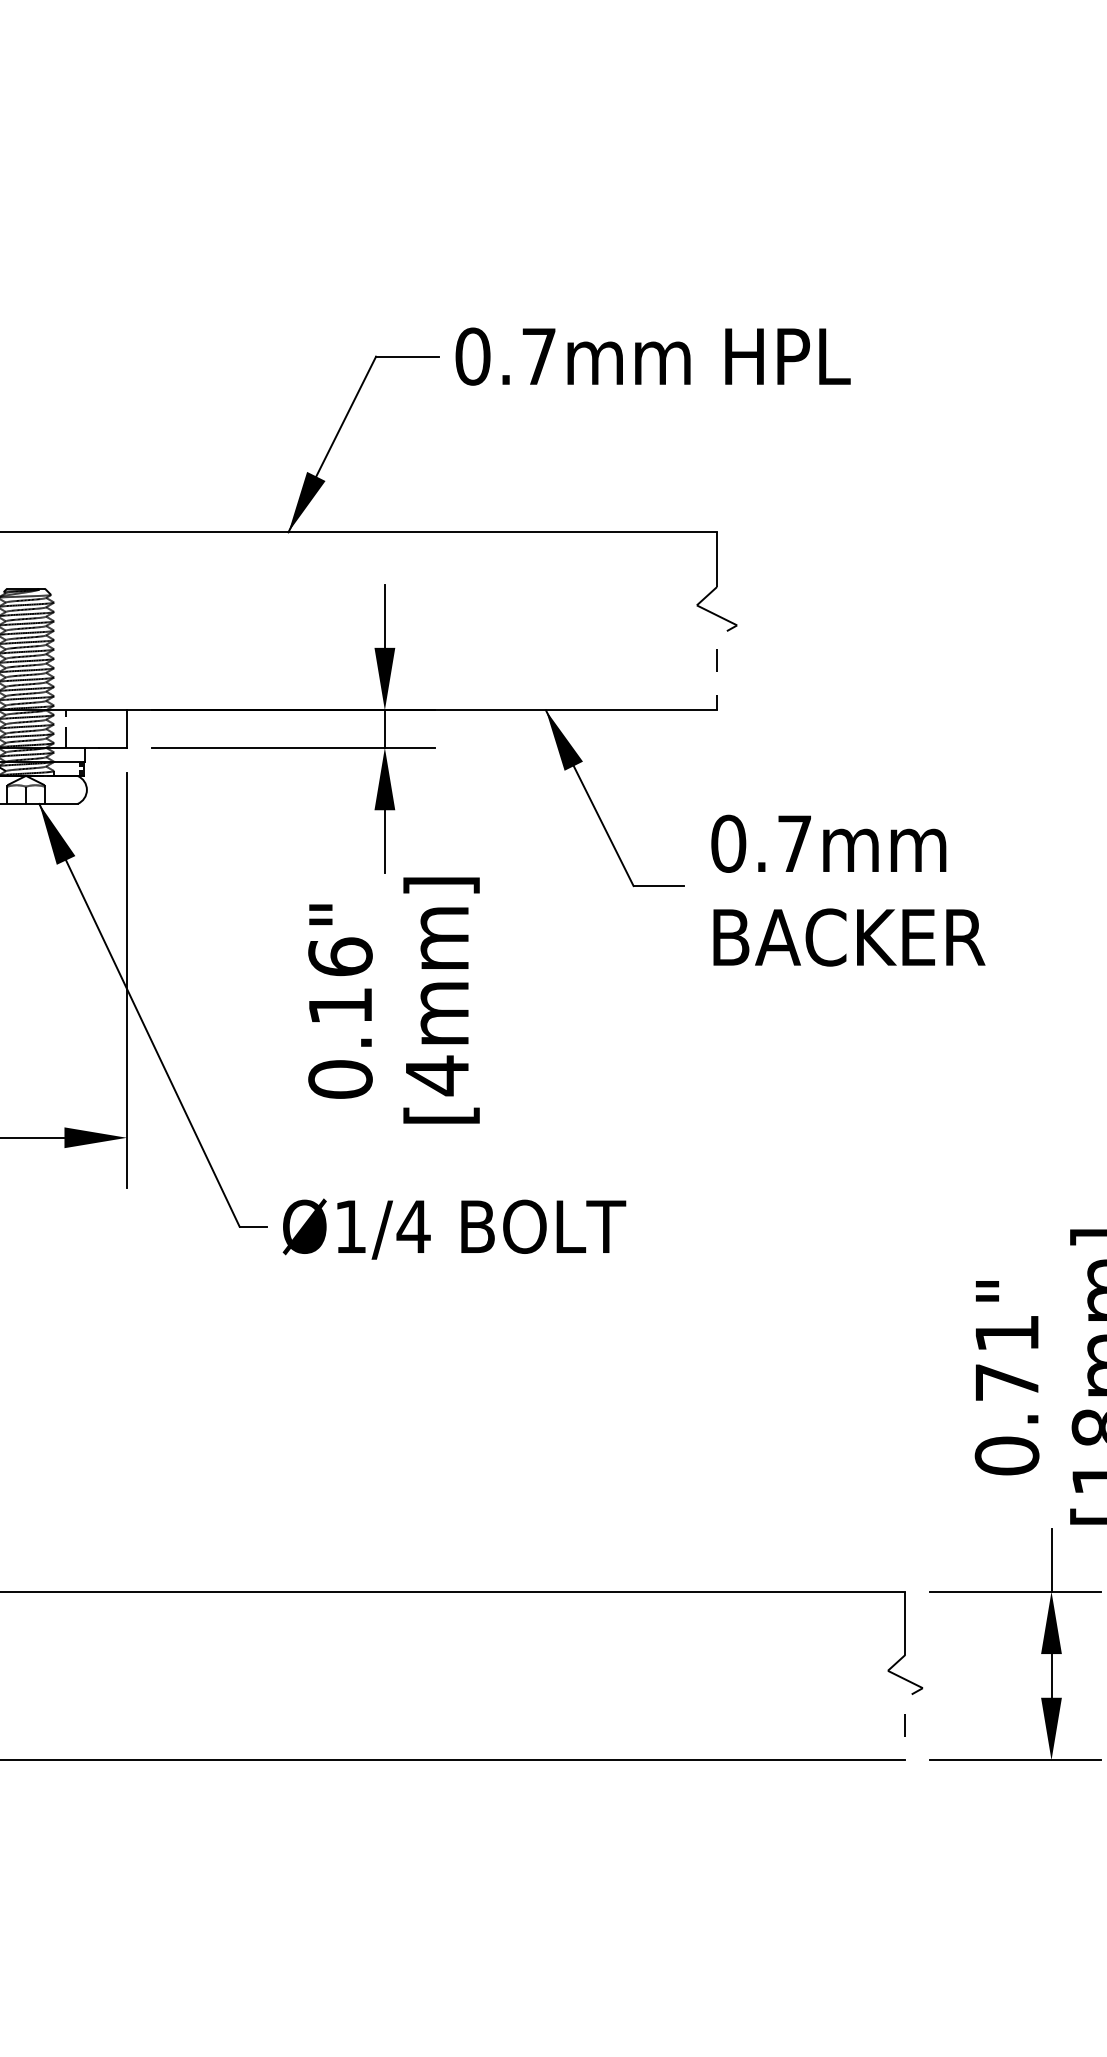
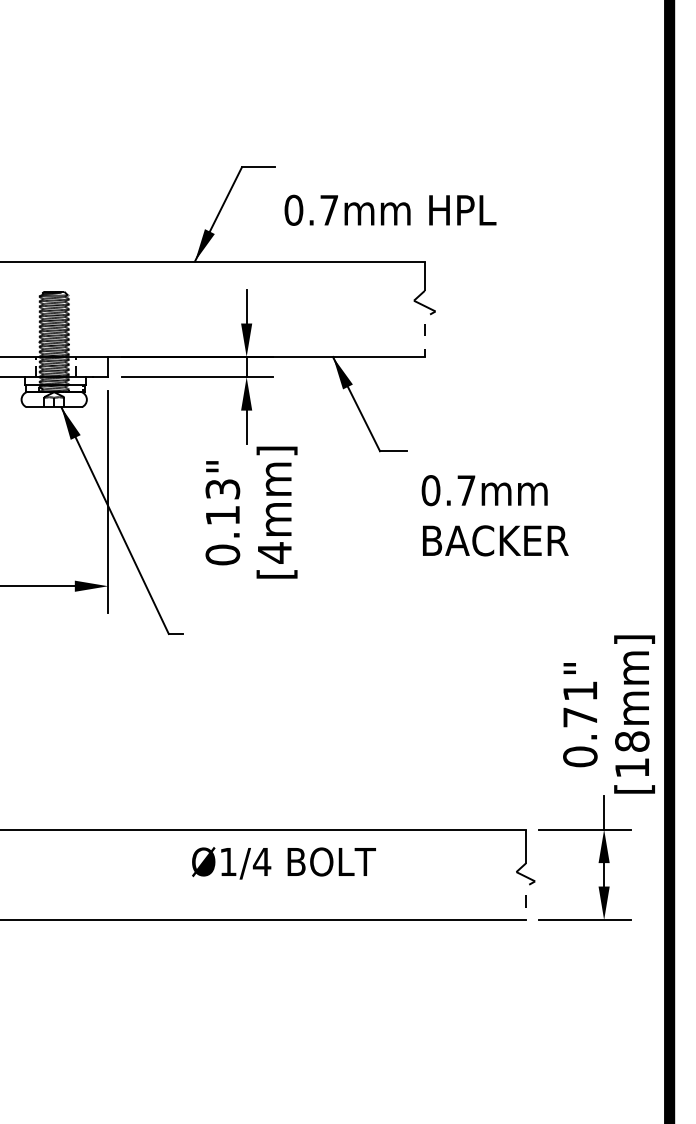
text: (653, 355) -> (390, 209), moved
text: (847, 890) -> (494, 515), moved
text: (339, 955) -> (222, 488), 0.16" -> 0.13"
text: (453, 1229) -> (283, 863), moved

